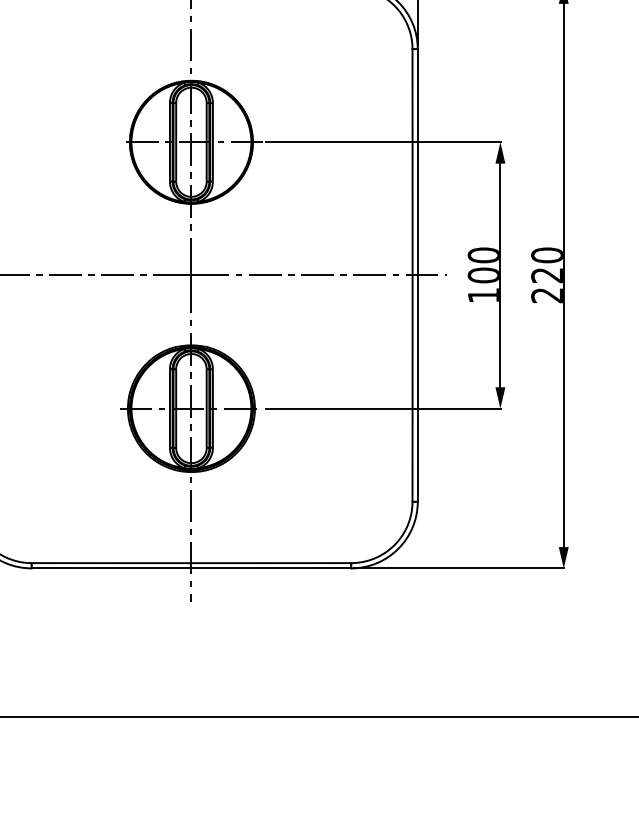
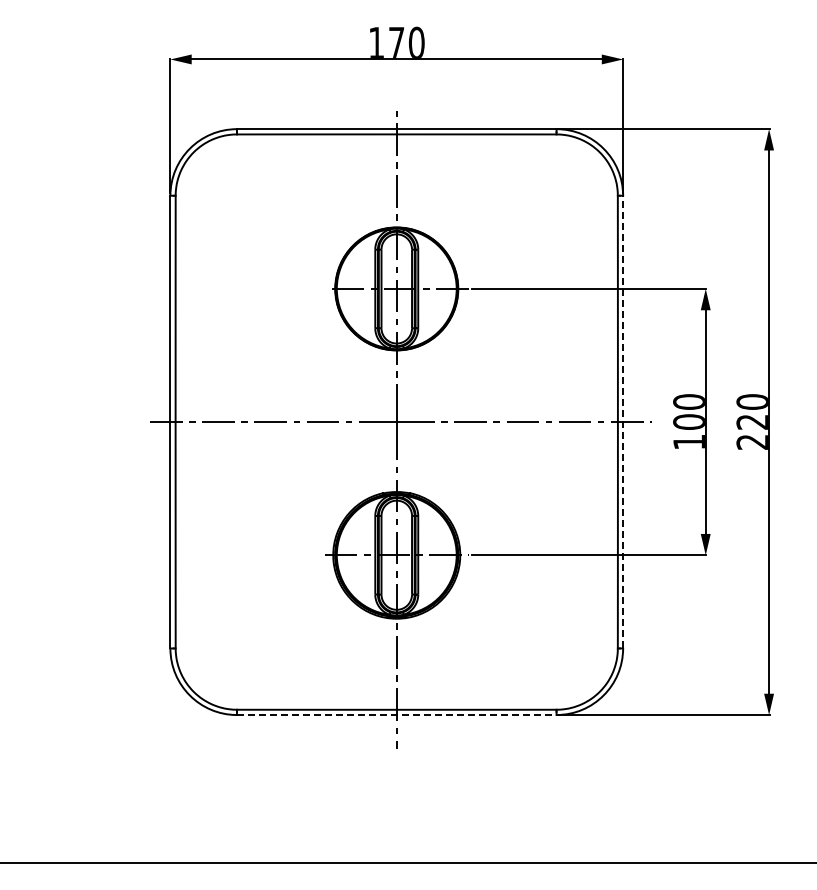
line: (418, 274) -> (623, 421), solid -> dashed
line: (191, 568) -> (396, 715), solid -> dashed

